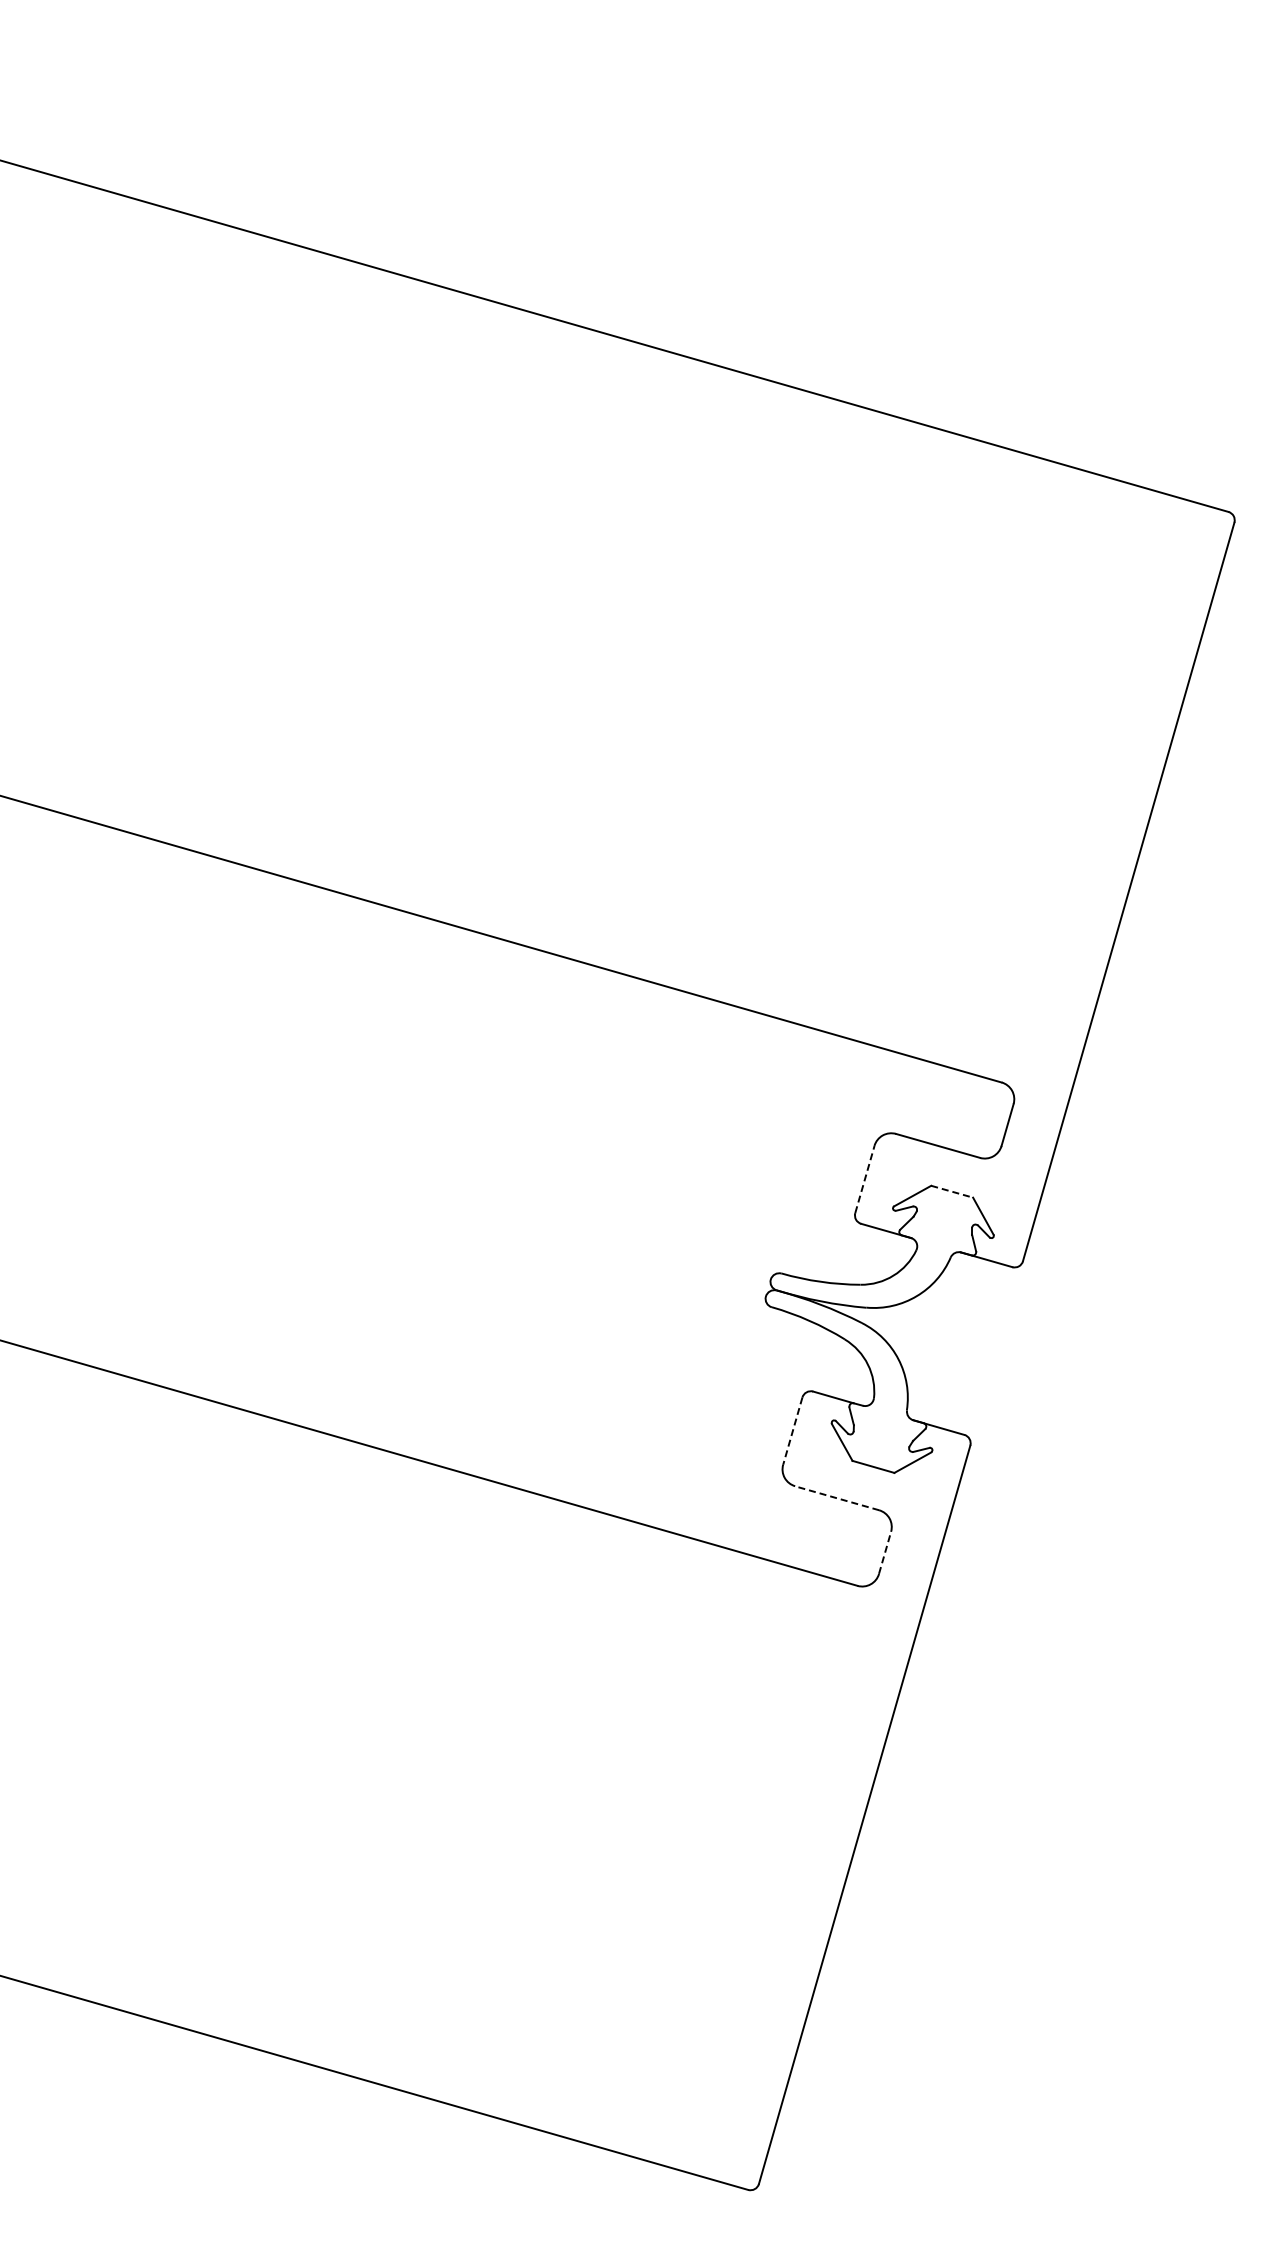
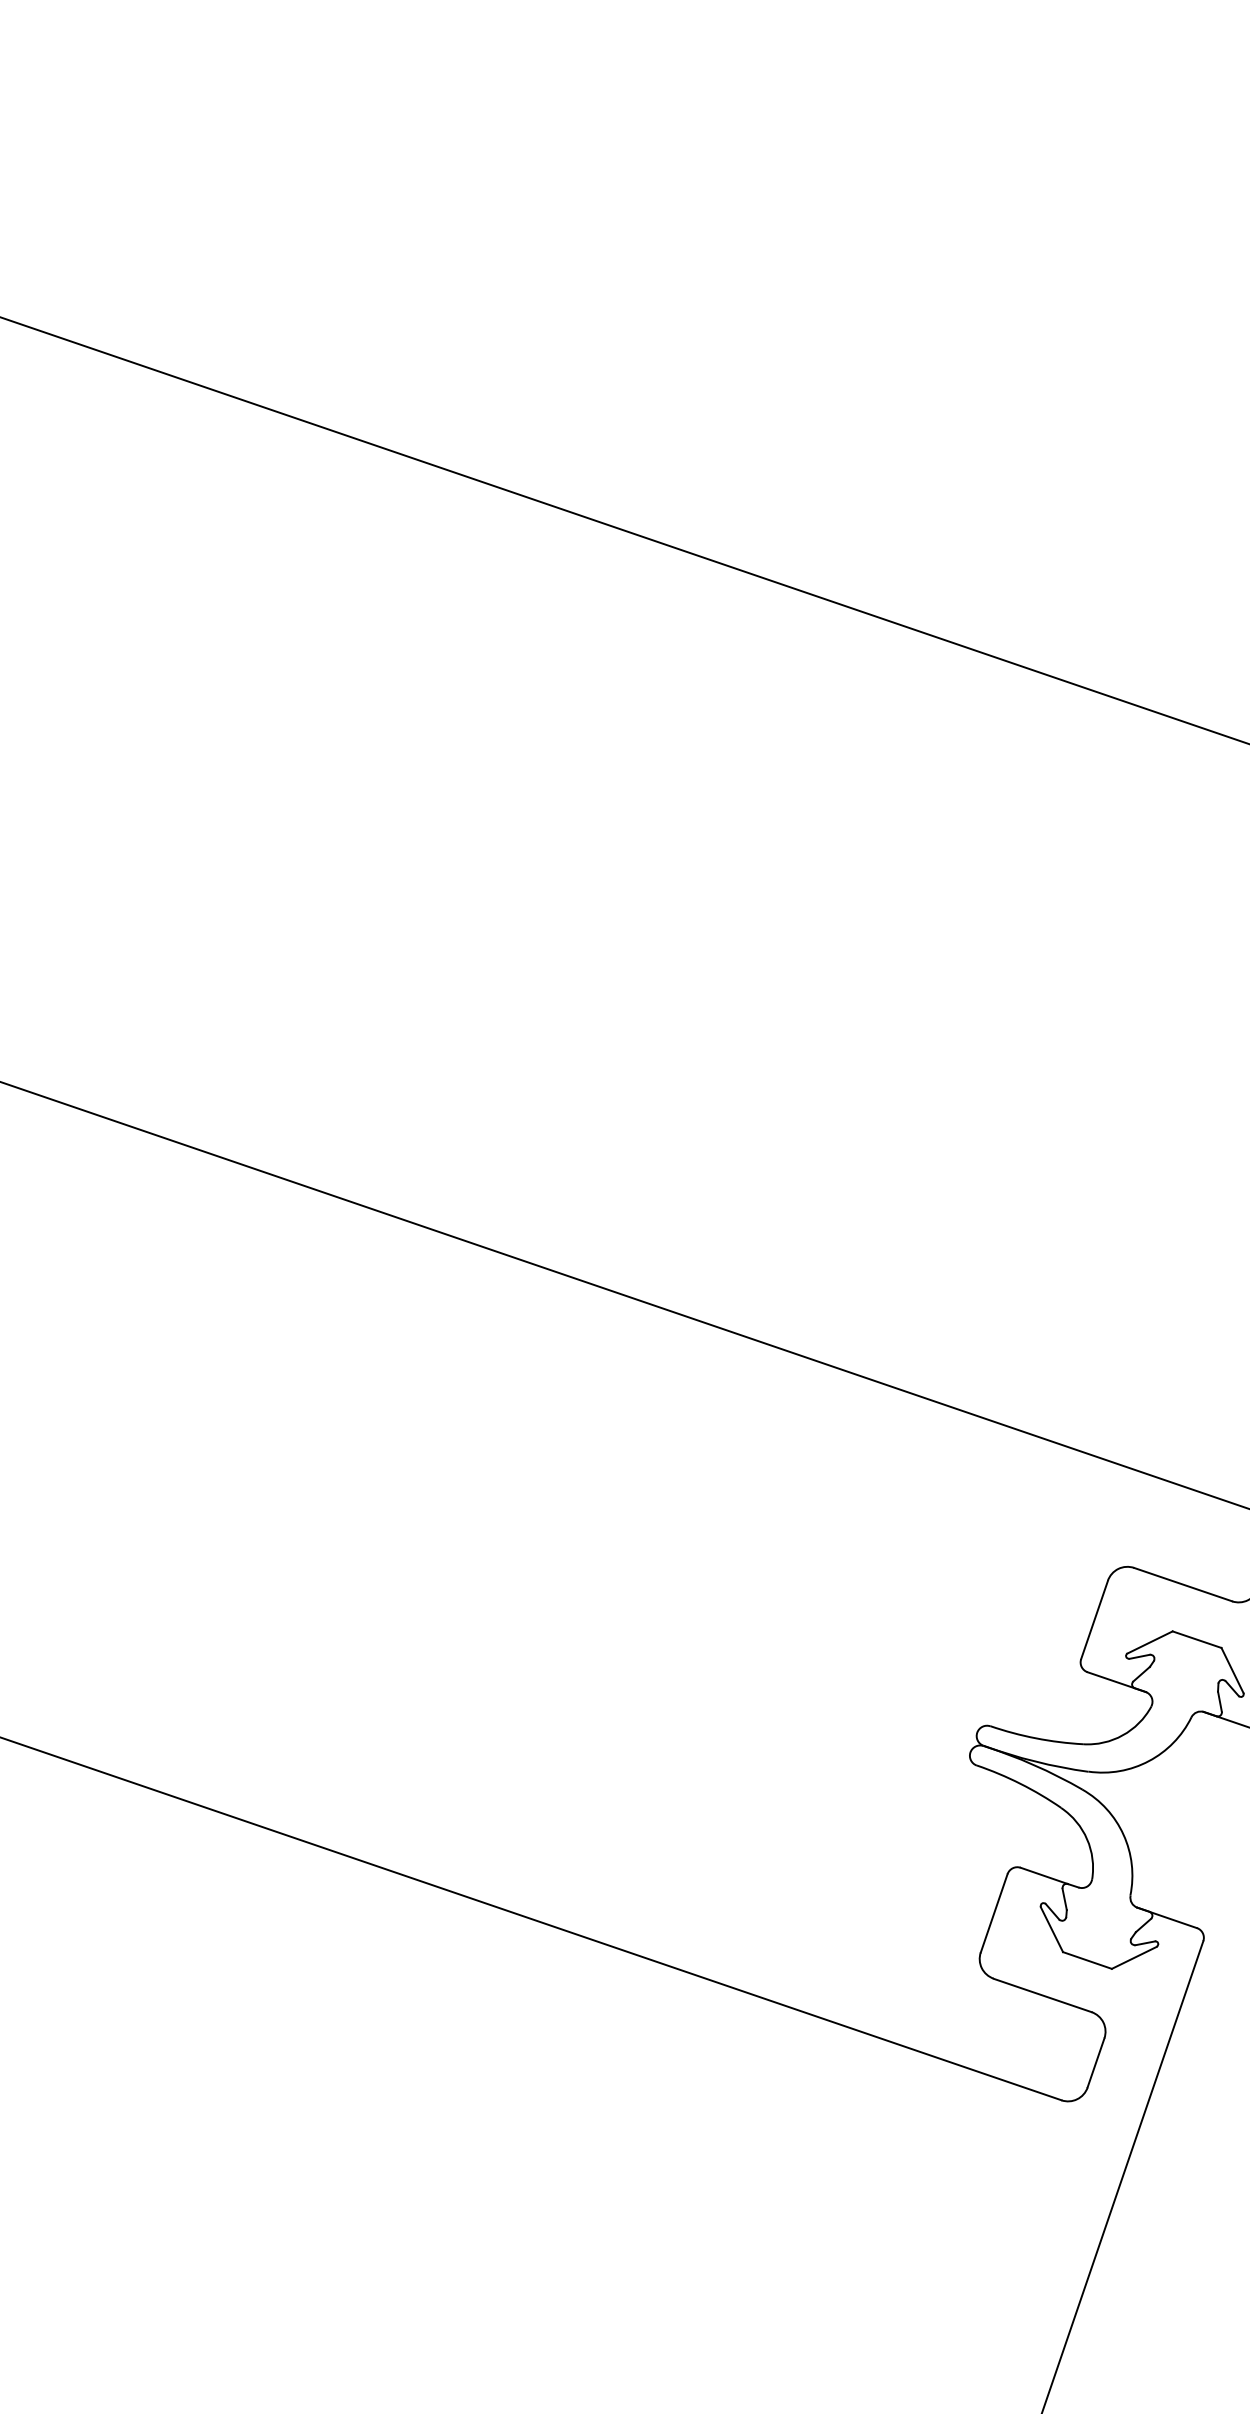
line: (864, 1179) -> (1094, 1619), dashed -> solid
line: (952, 1191) -> (1197, 1639), dashed -> solid
line: (792, 1431) -> (993, 1913), dashed -> solid
line: (837, 1498) -> (1043, 1995), dashed -> solid
line: (885, 1552) -> (1096, 2062), dashed -> solid

